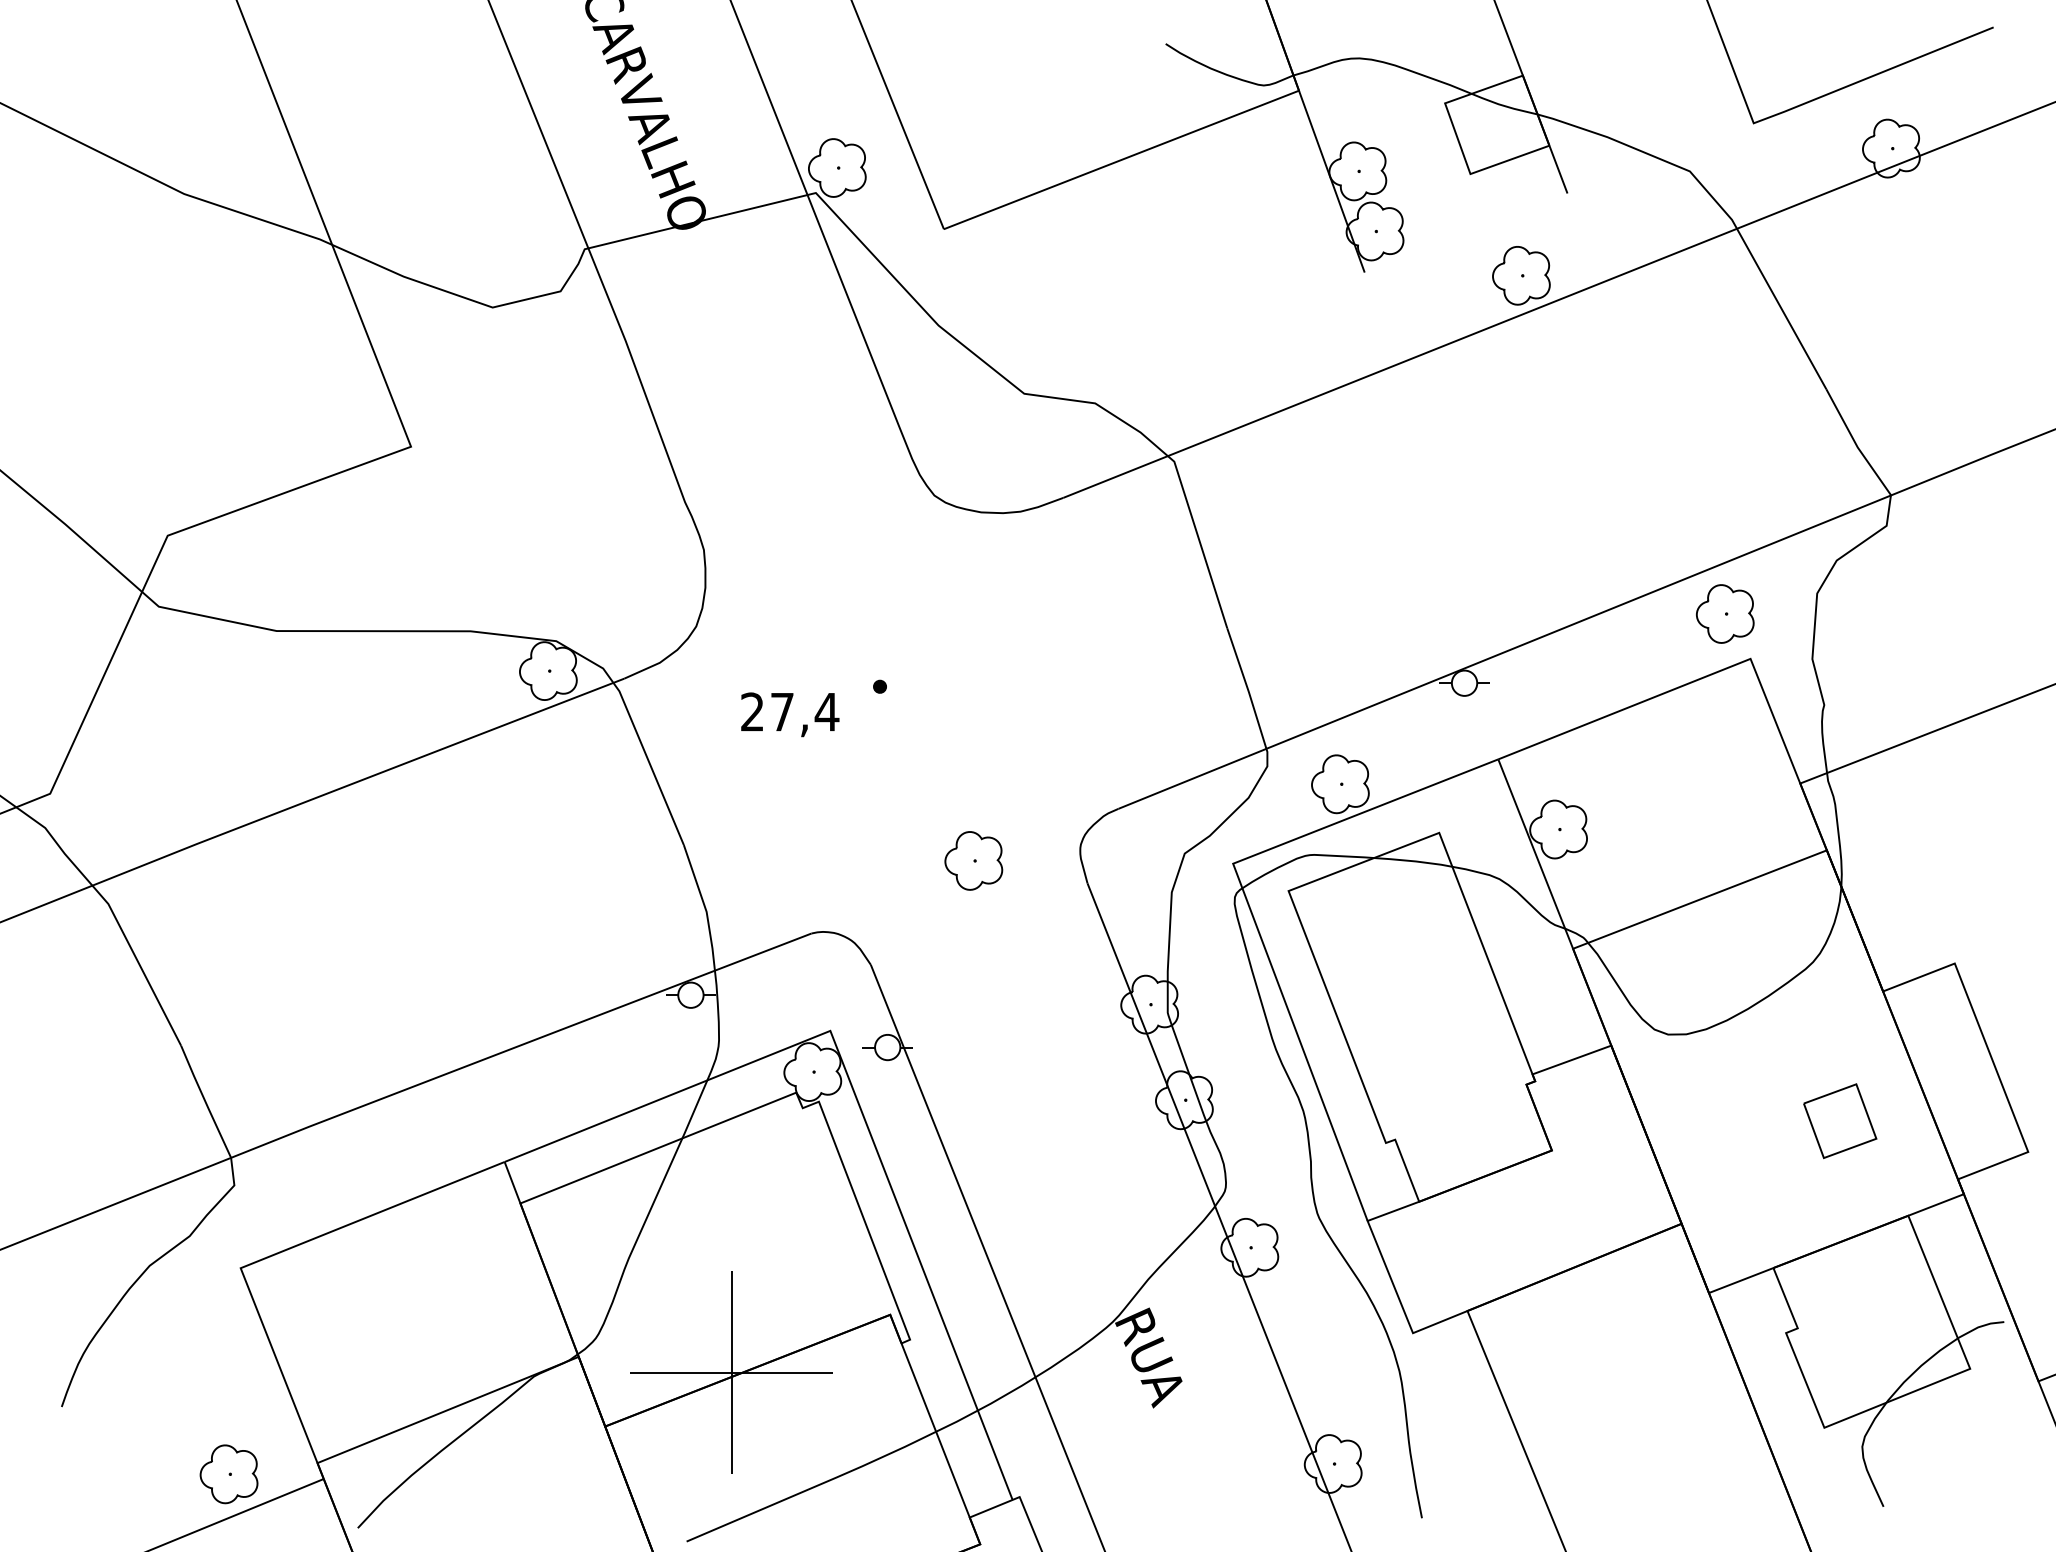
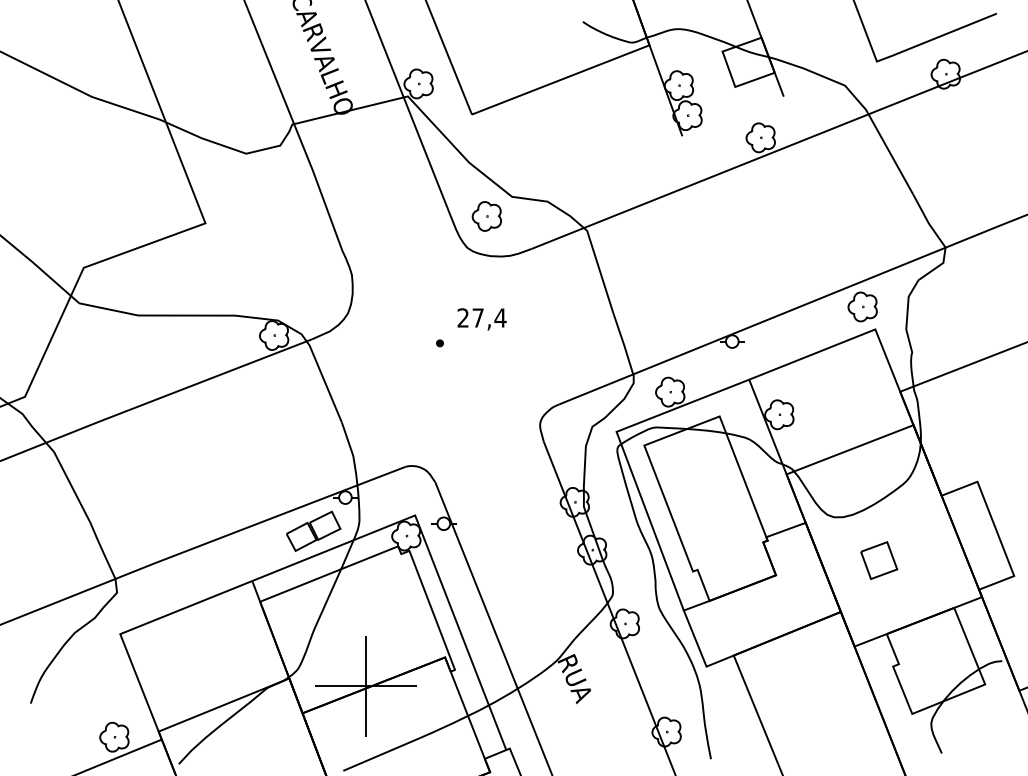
text: (789, 715) -> (481, 319), moved
part: (973, 860) -> (486, 216), moved
part: (627, 1060) -> (313, 530), added
part: (1840, 1120) -> (879, 560), moved

